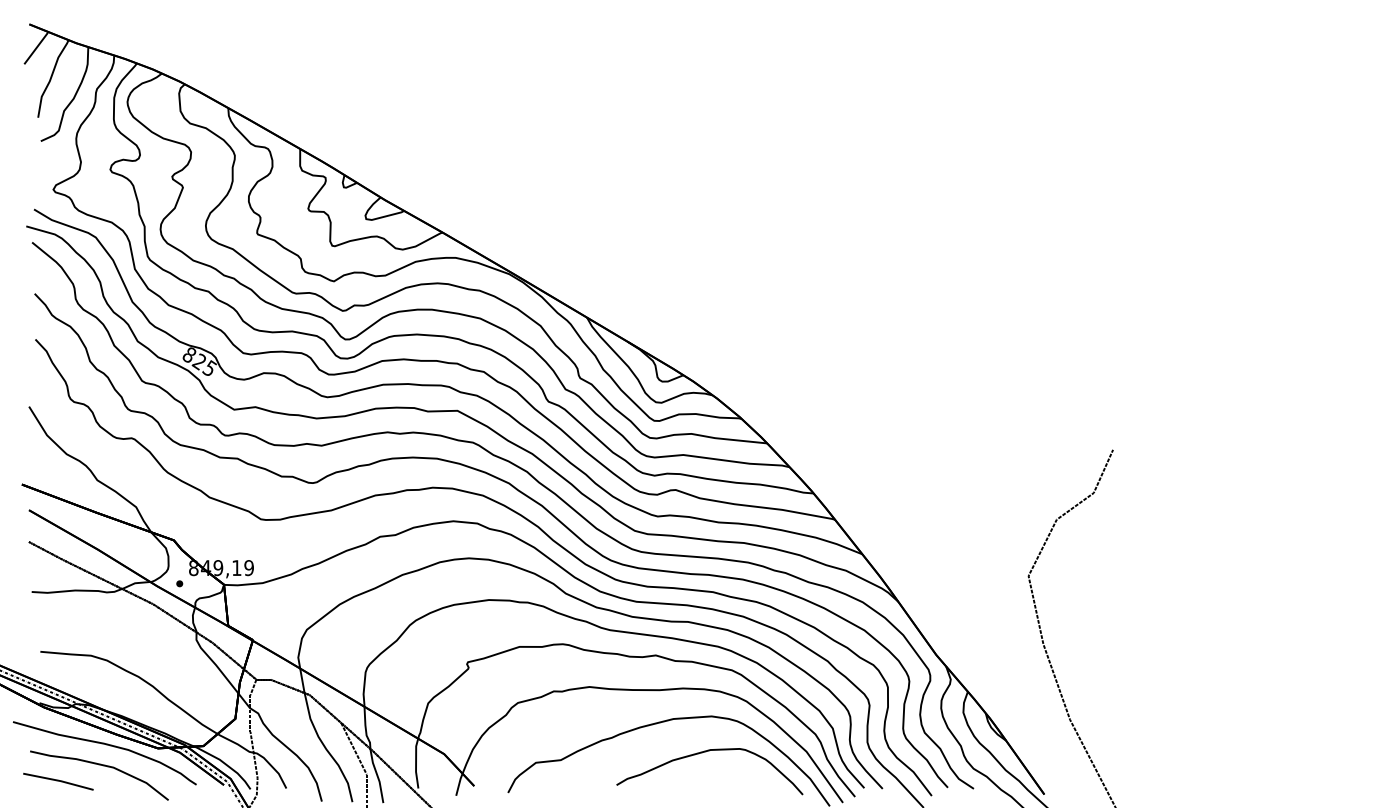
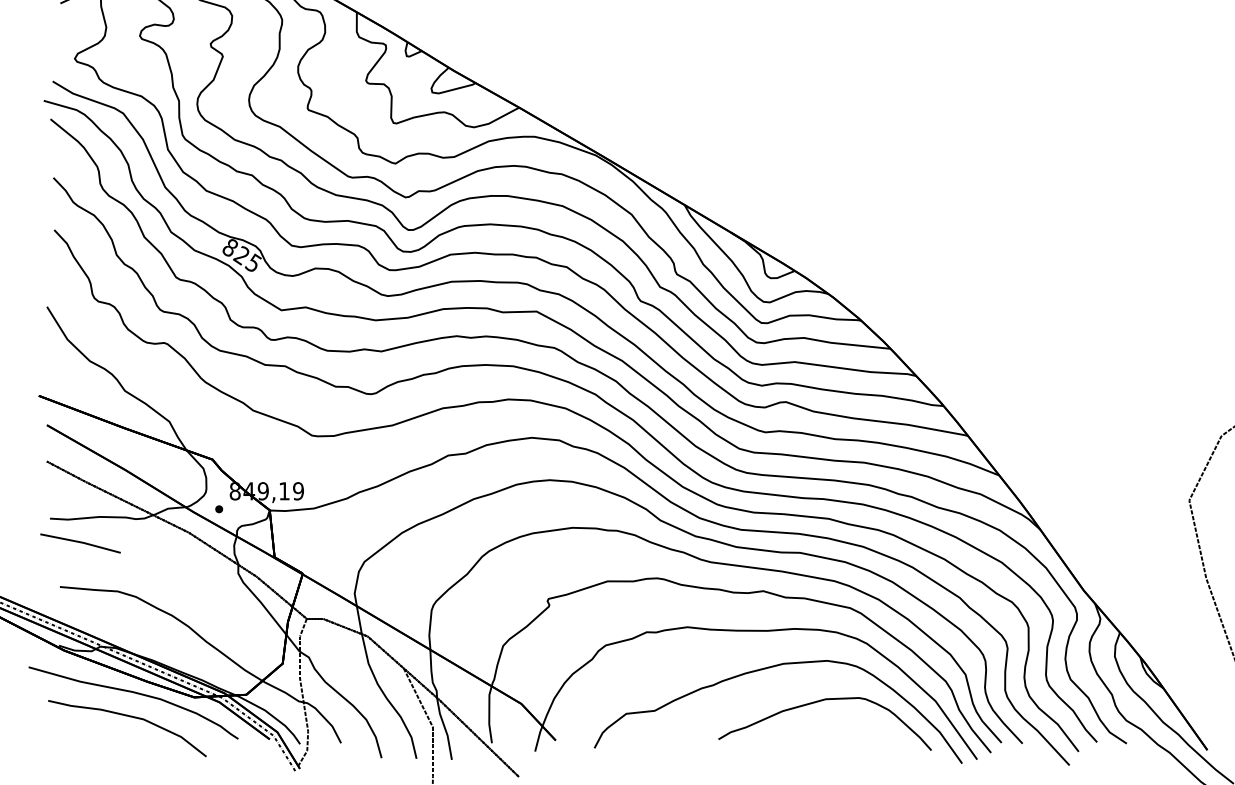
line: (58, 781) -> (80, 543), moved

